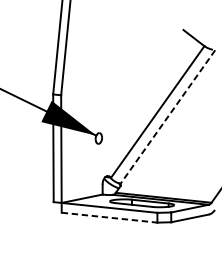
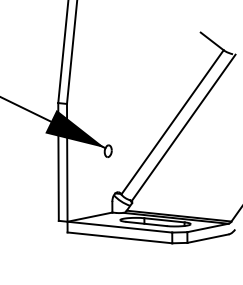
line: (167, 116) -> (183, 127), dashed -> solid
line: (109, 217) -> (119, 237), dashed -> solid

